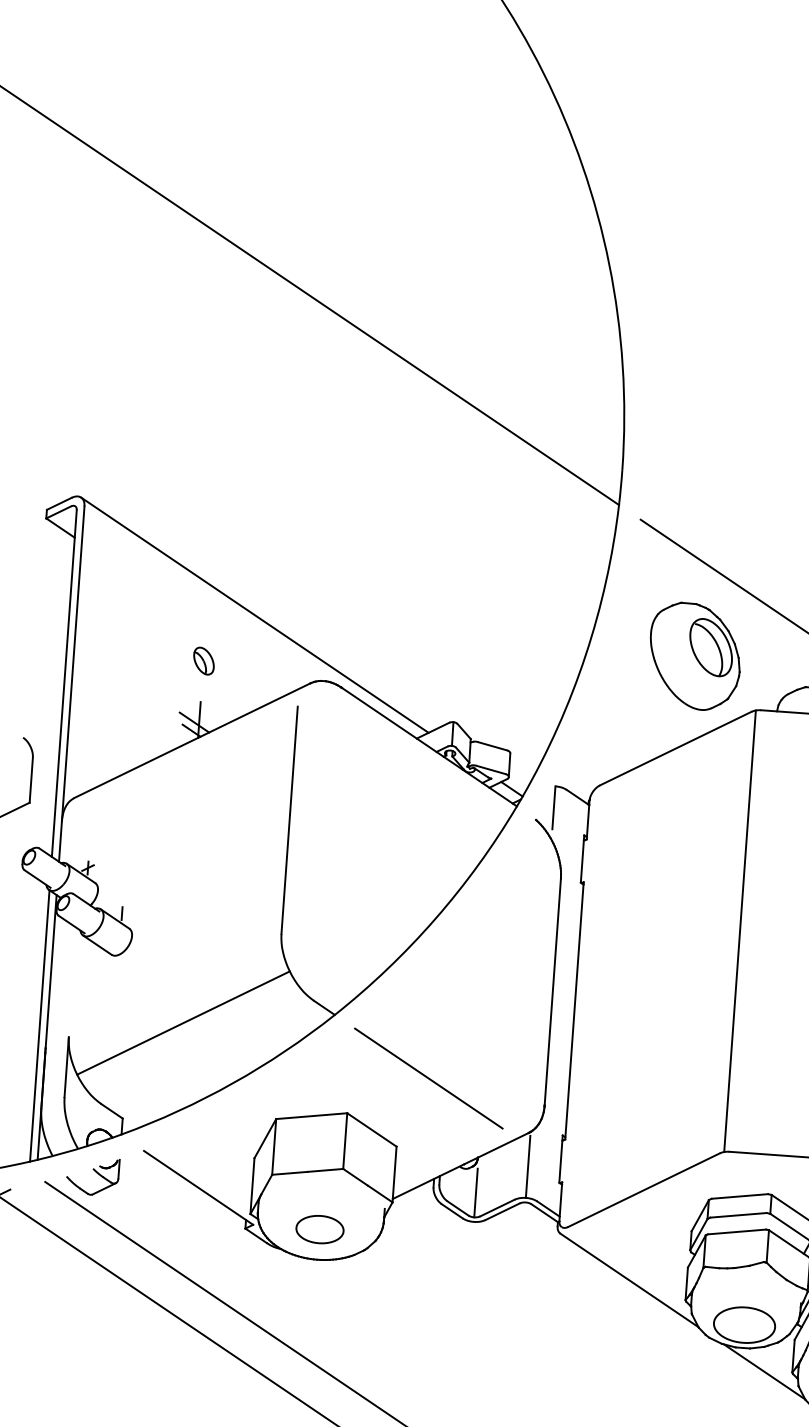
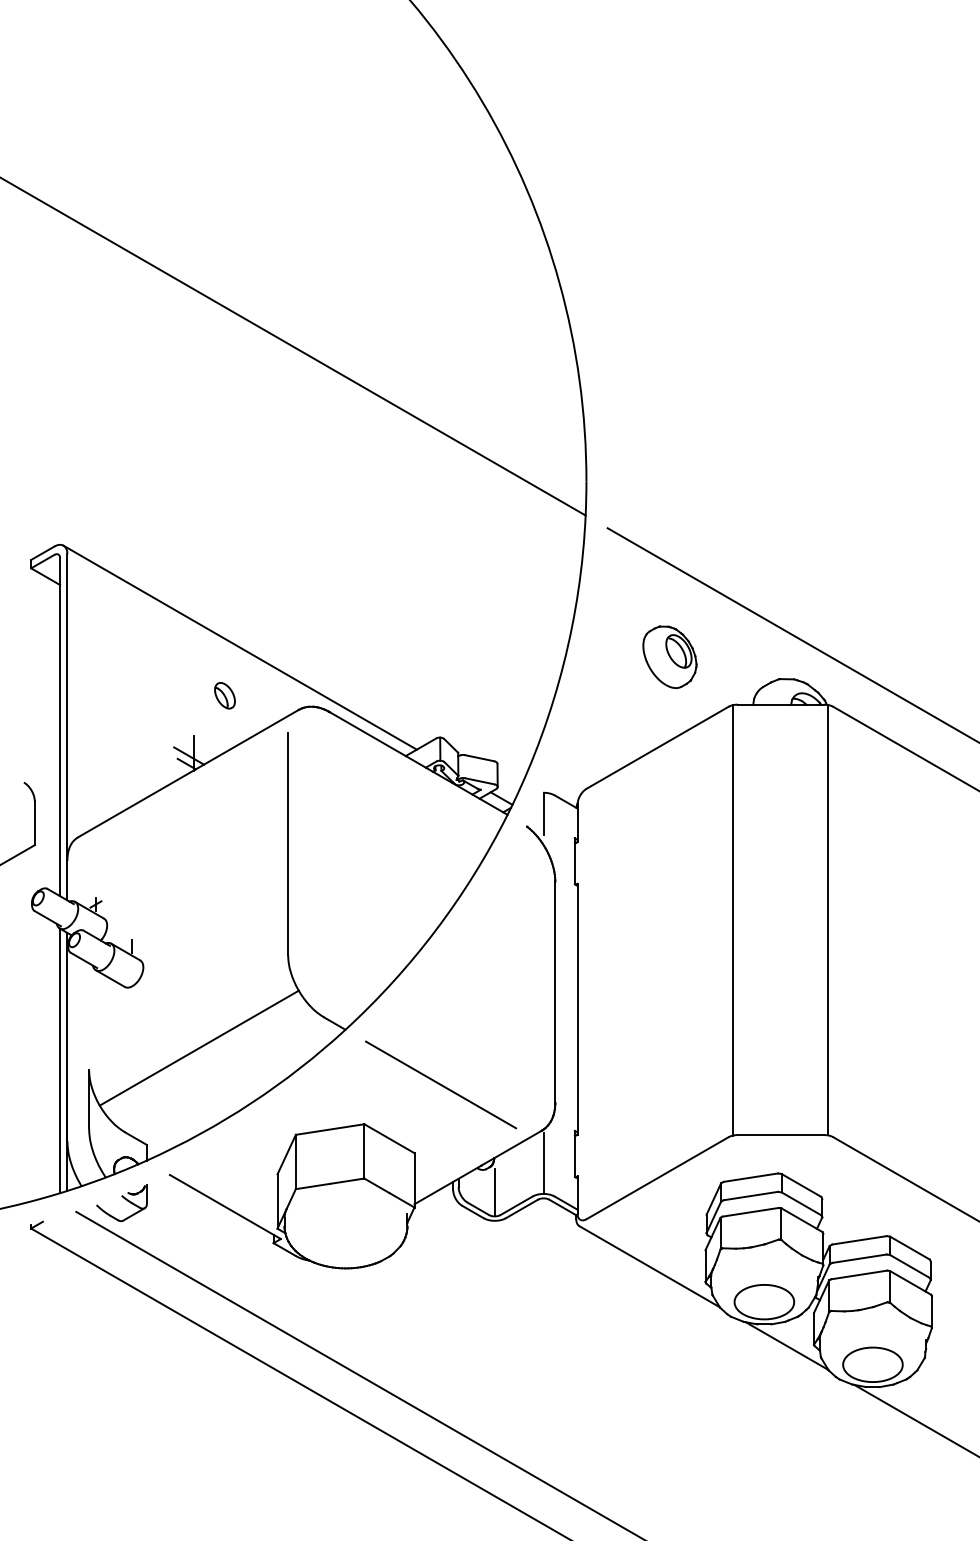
part: (694, 656) -> (669, 657), size x0.6
part: (203, 660) -> (224, 695), moved
part: (319, 1229) -> (345, 1238), removed

